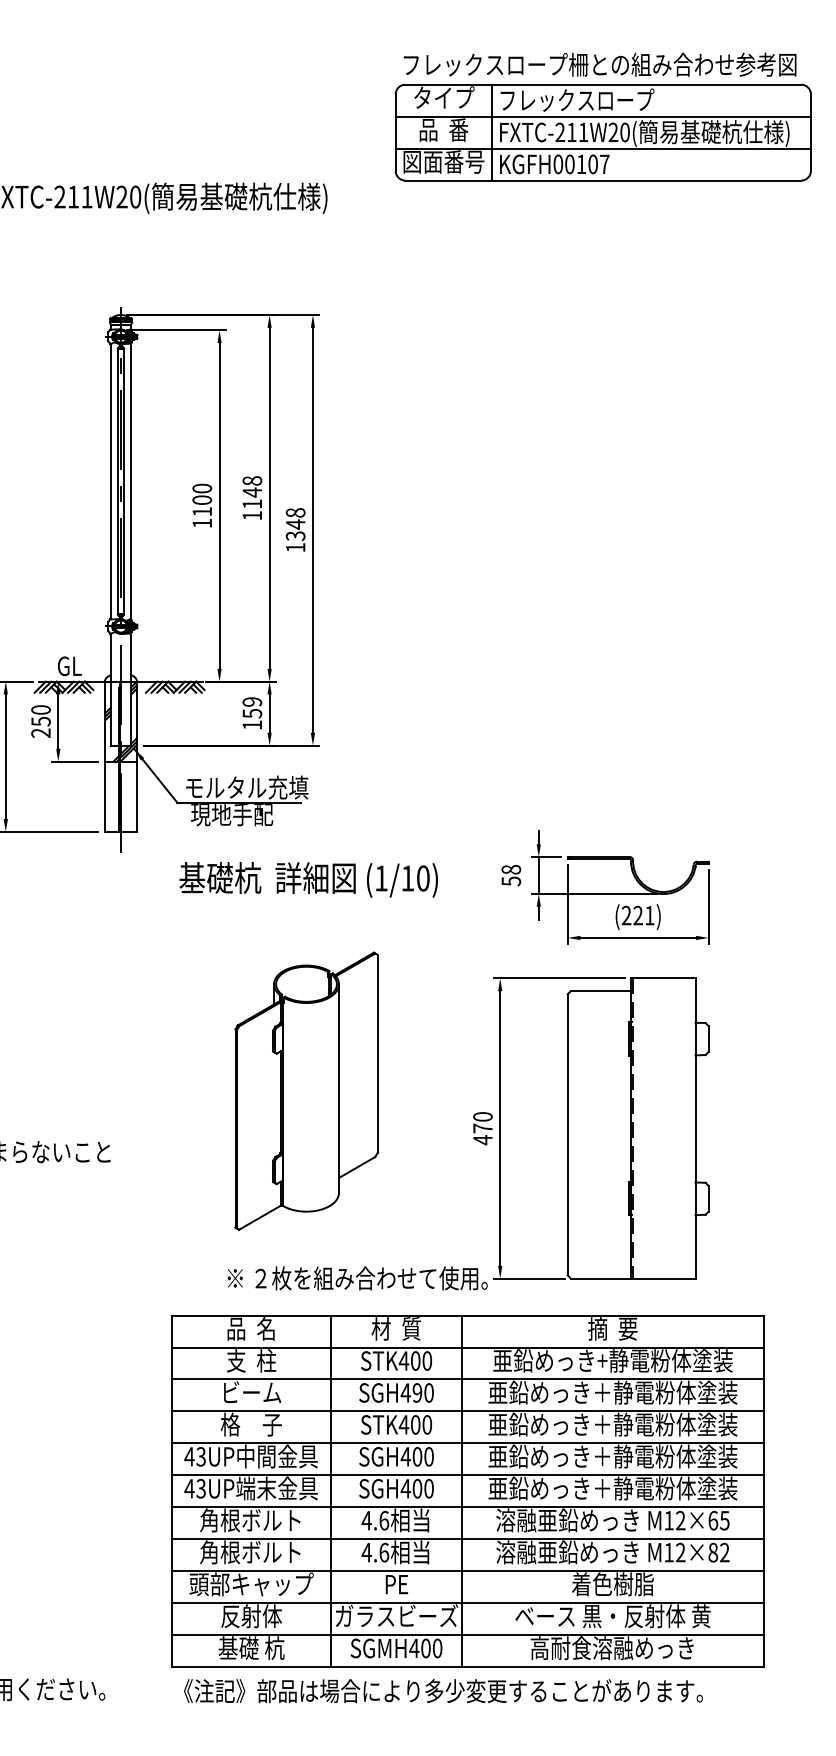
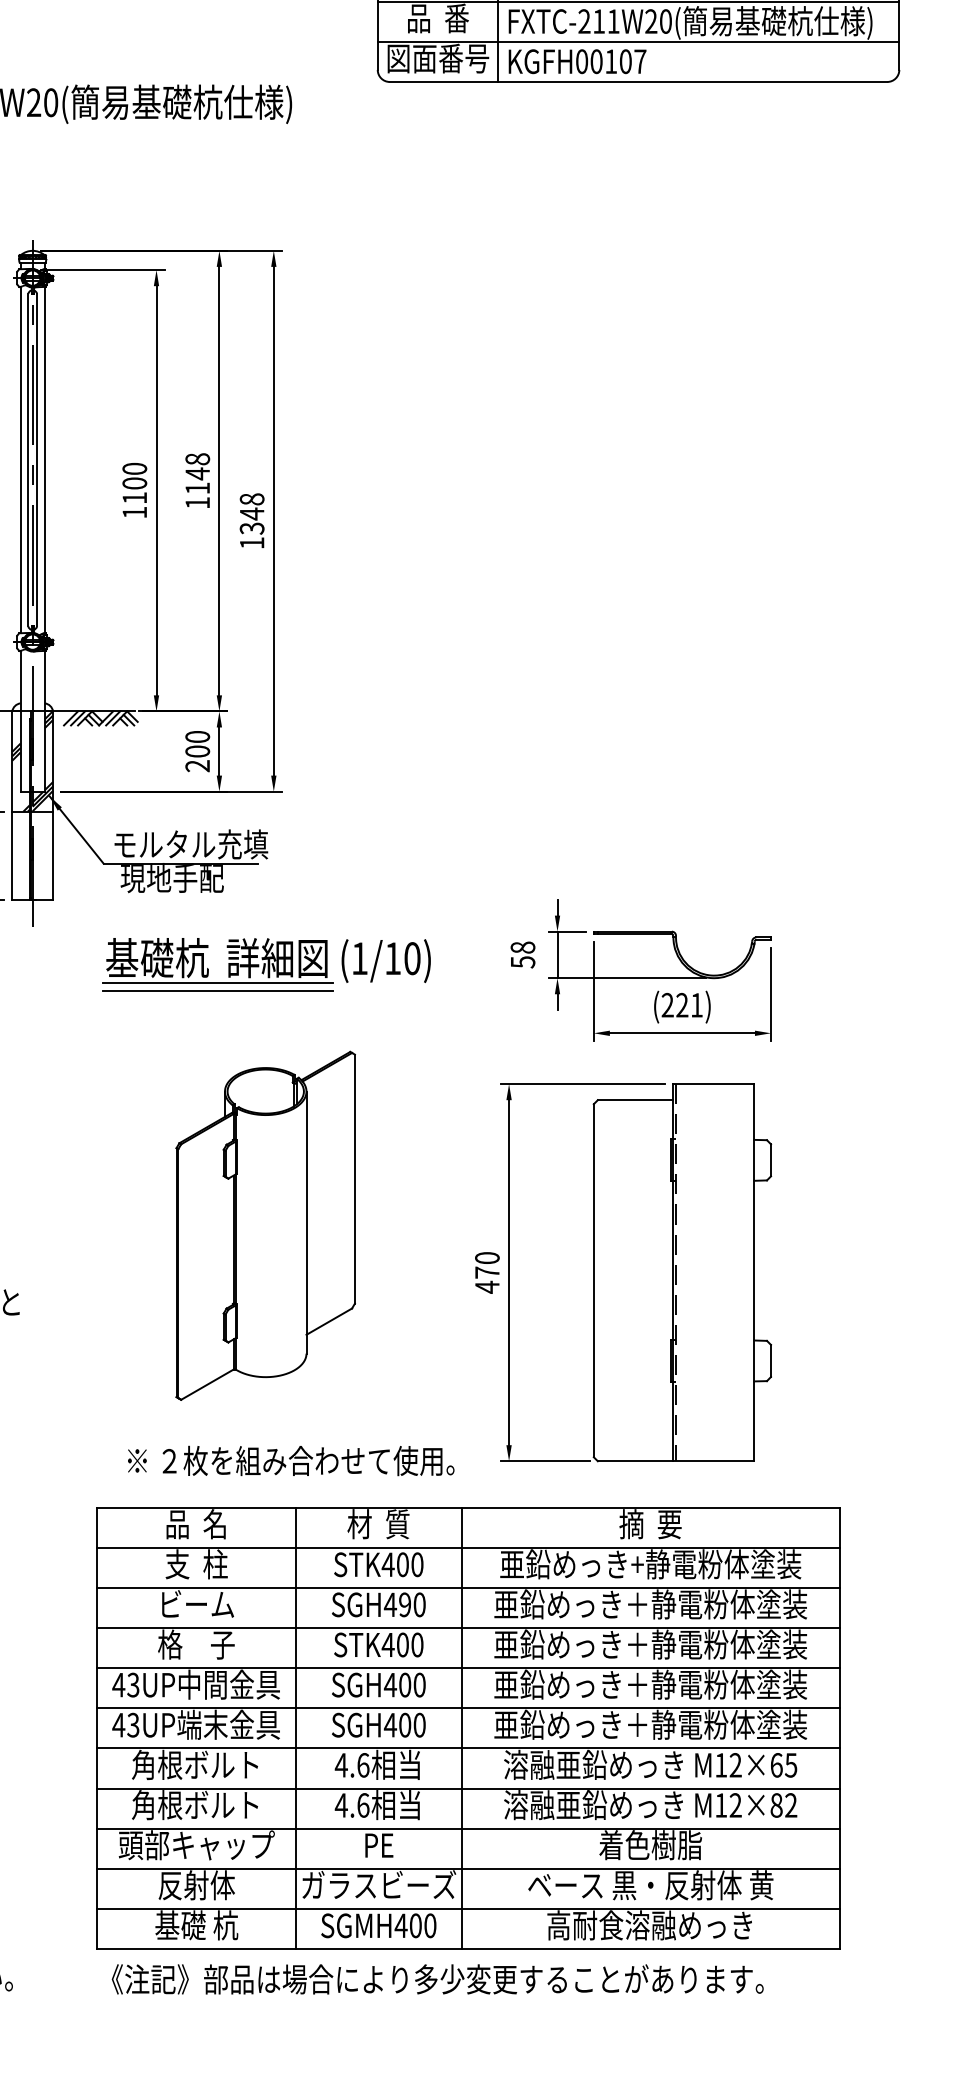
text: (252, 713) -> (197, 751), 159 -> 200
line: (268, 897) -> (217, 982), added
line: (268, 903) -> (217, 990), added
text: (357, 1278) -> (290, 1461), moved

